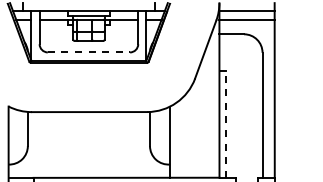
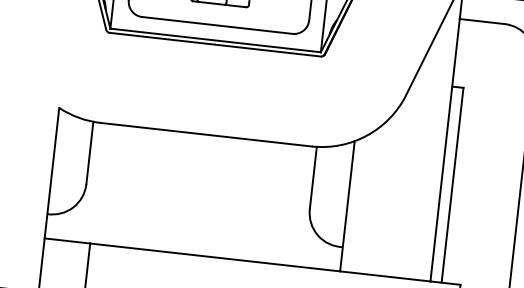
line: (89, 52) -> (218, 25), dashed -> solid
line: (225, 123) -> (452, 183), dashed -> solid

